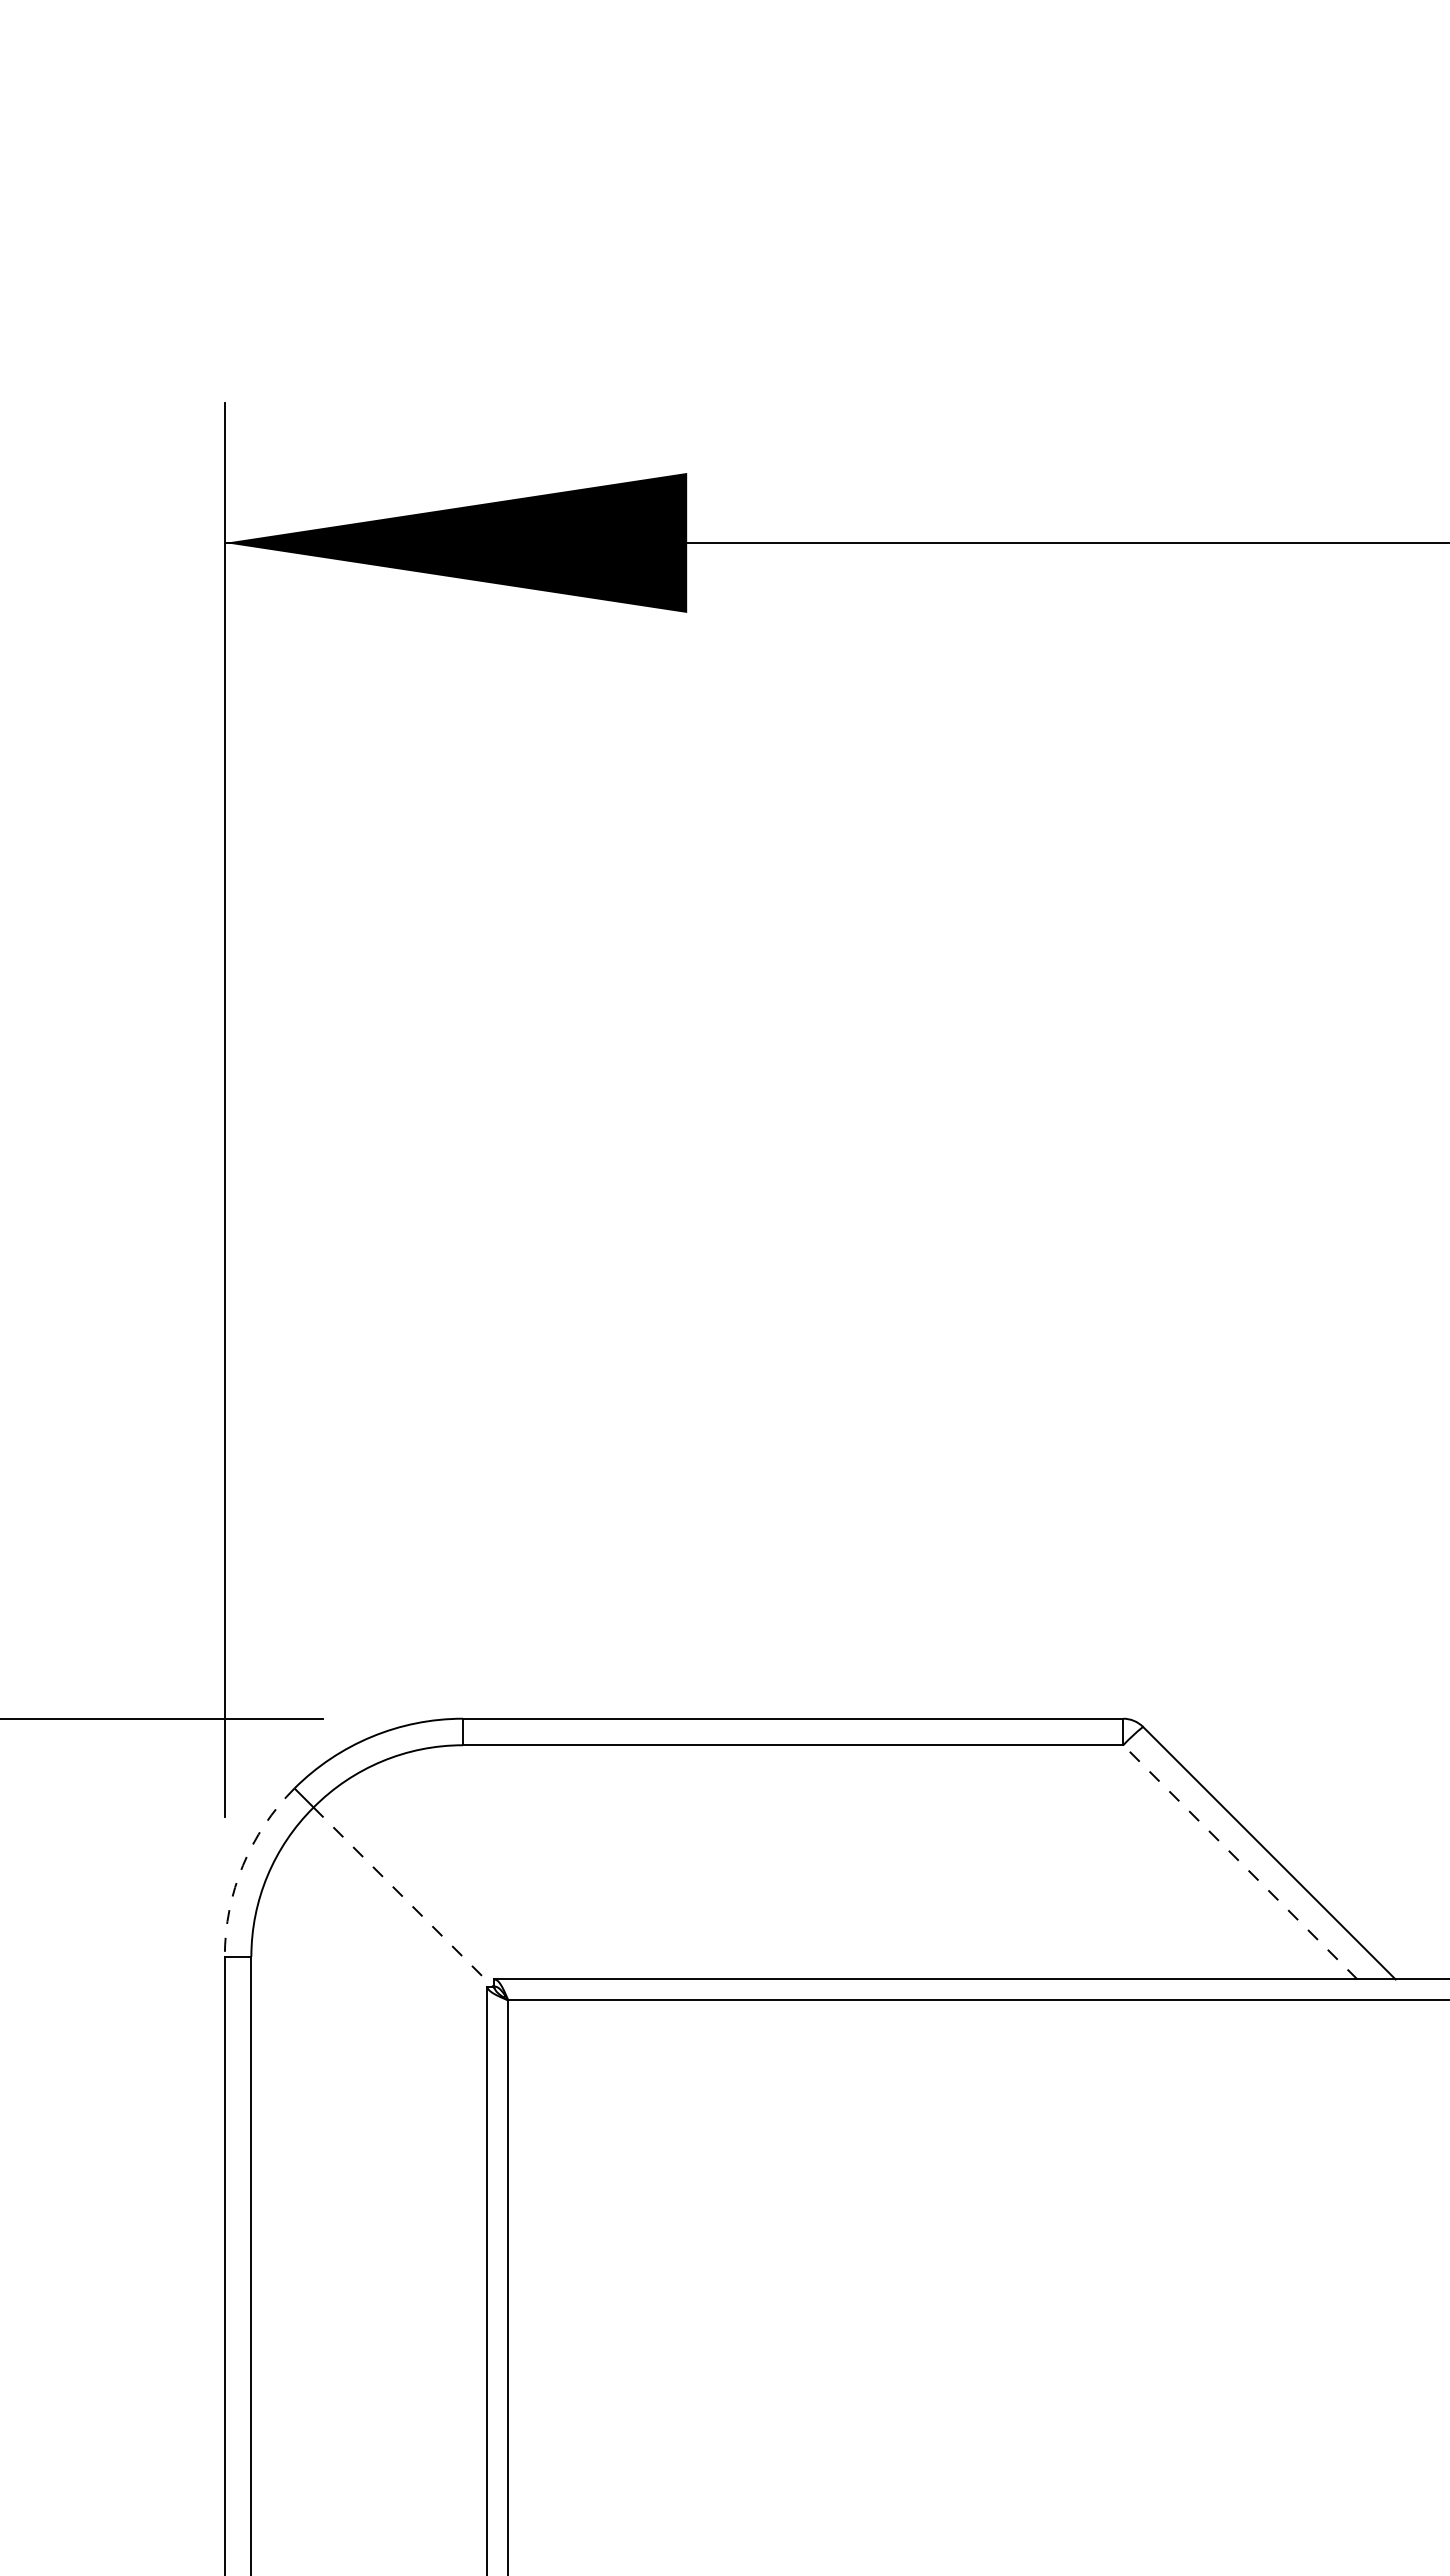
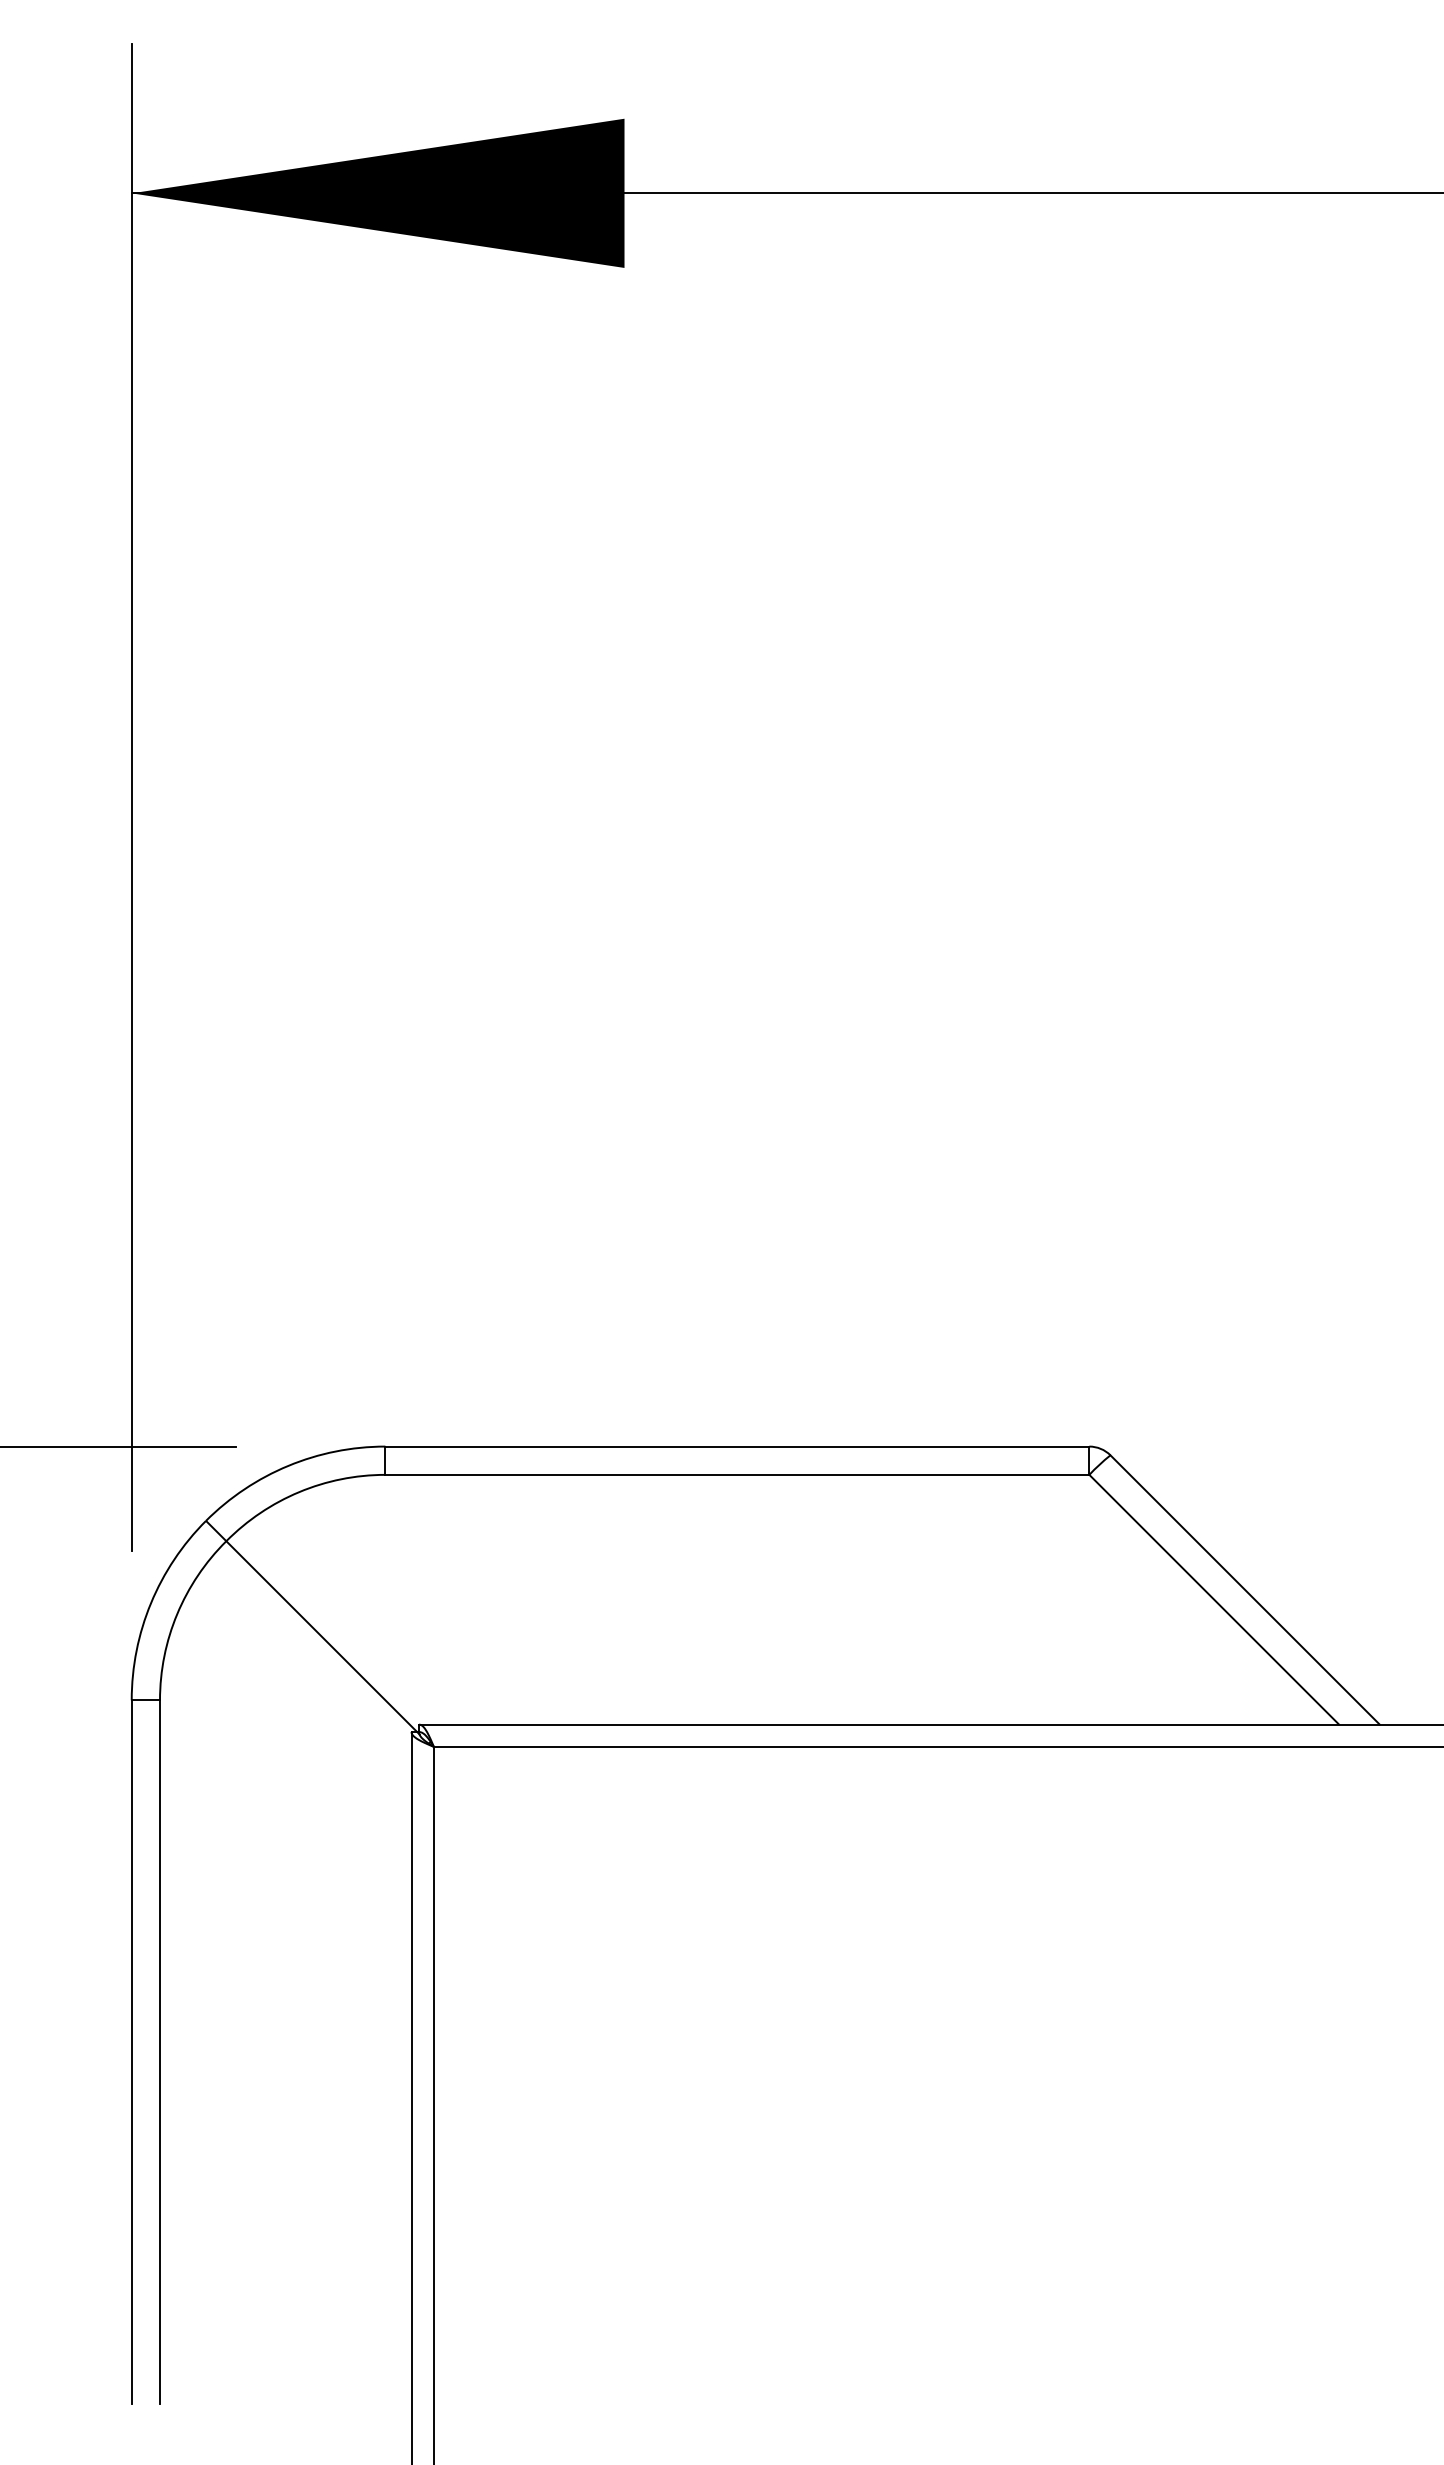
line: (1240, 1862) -> (1214, 1599), dashed -> solid
arc: (242, 1865) -> (150, 1603), dashed -> solid
line: (404, 1898) -> (323, 1638), dashed -> solid

